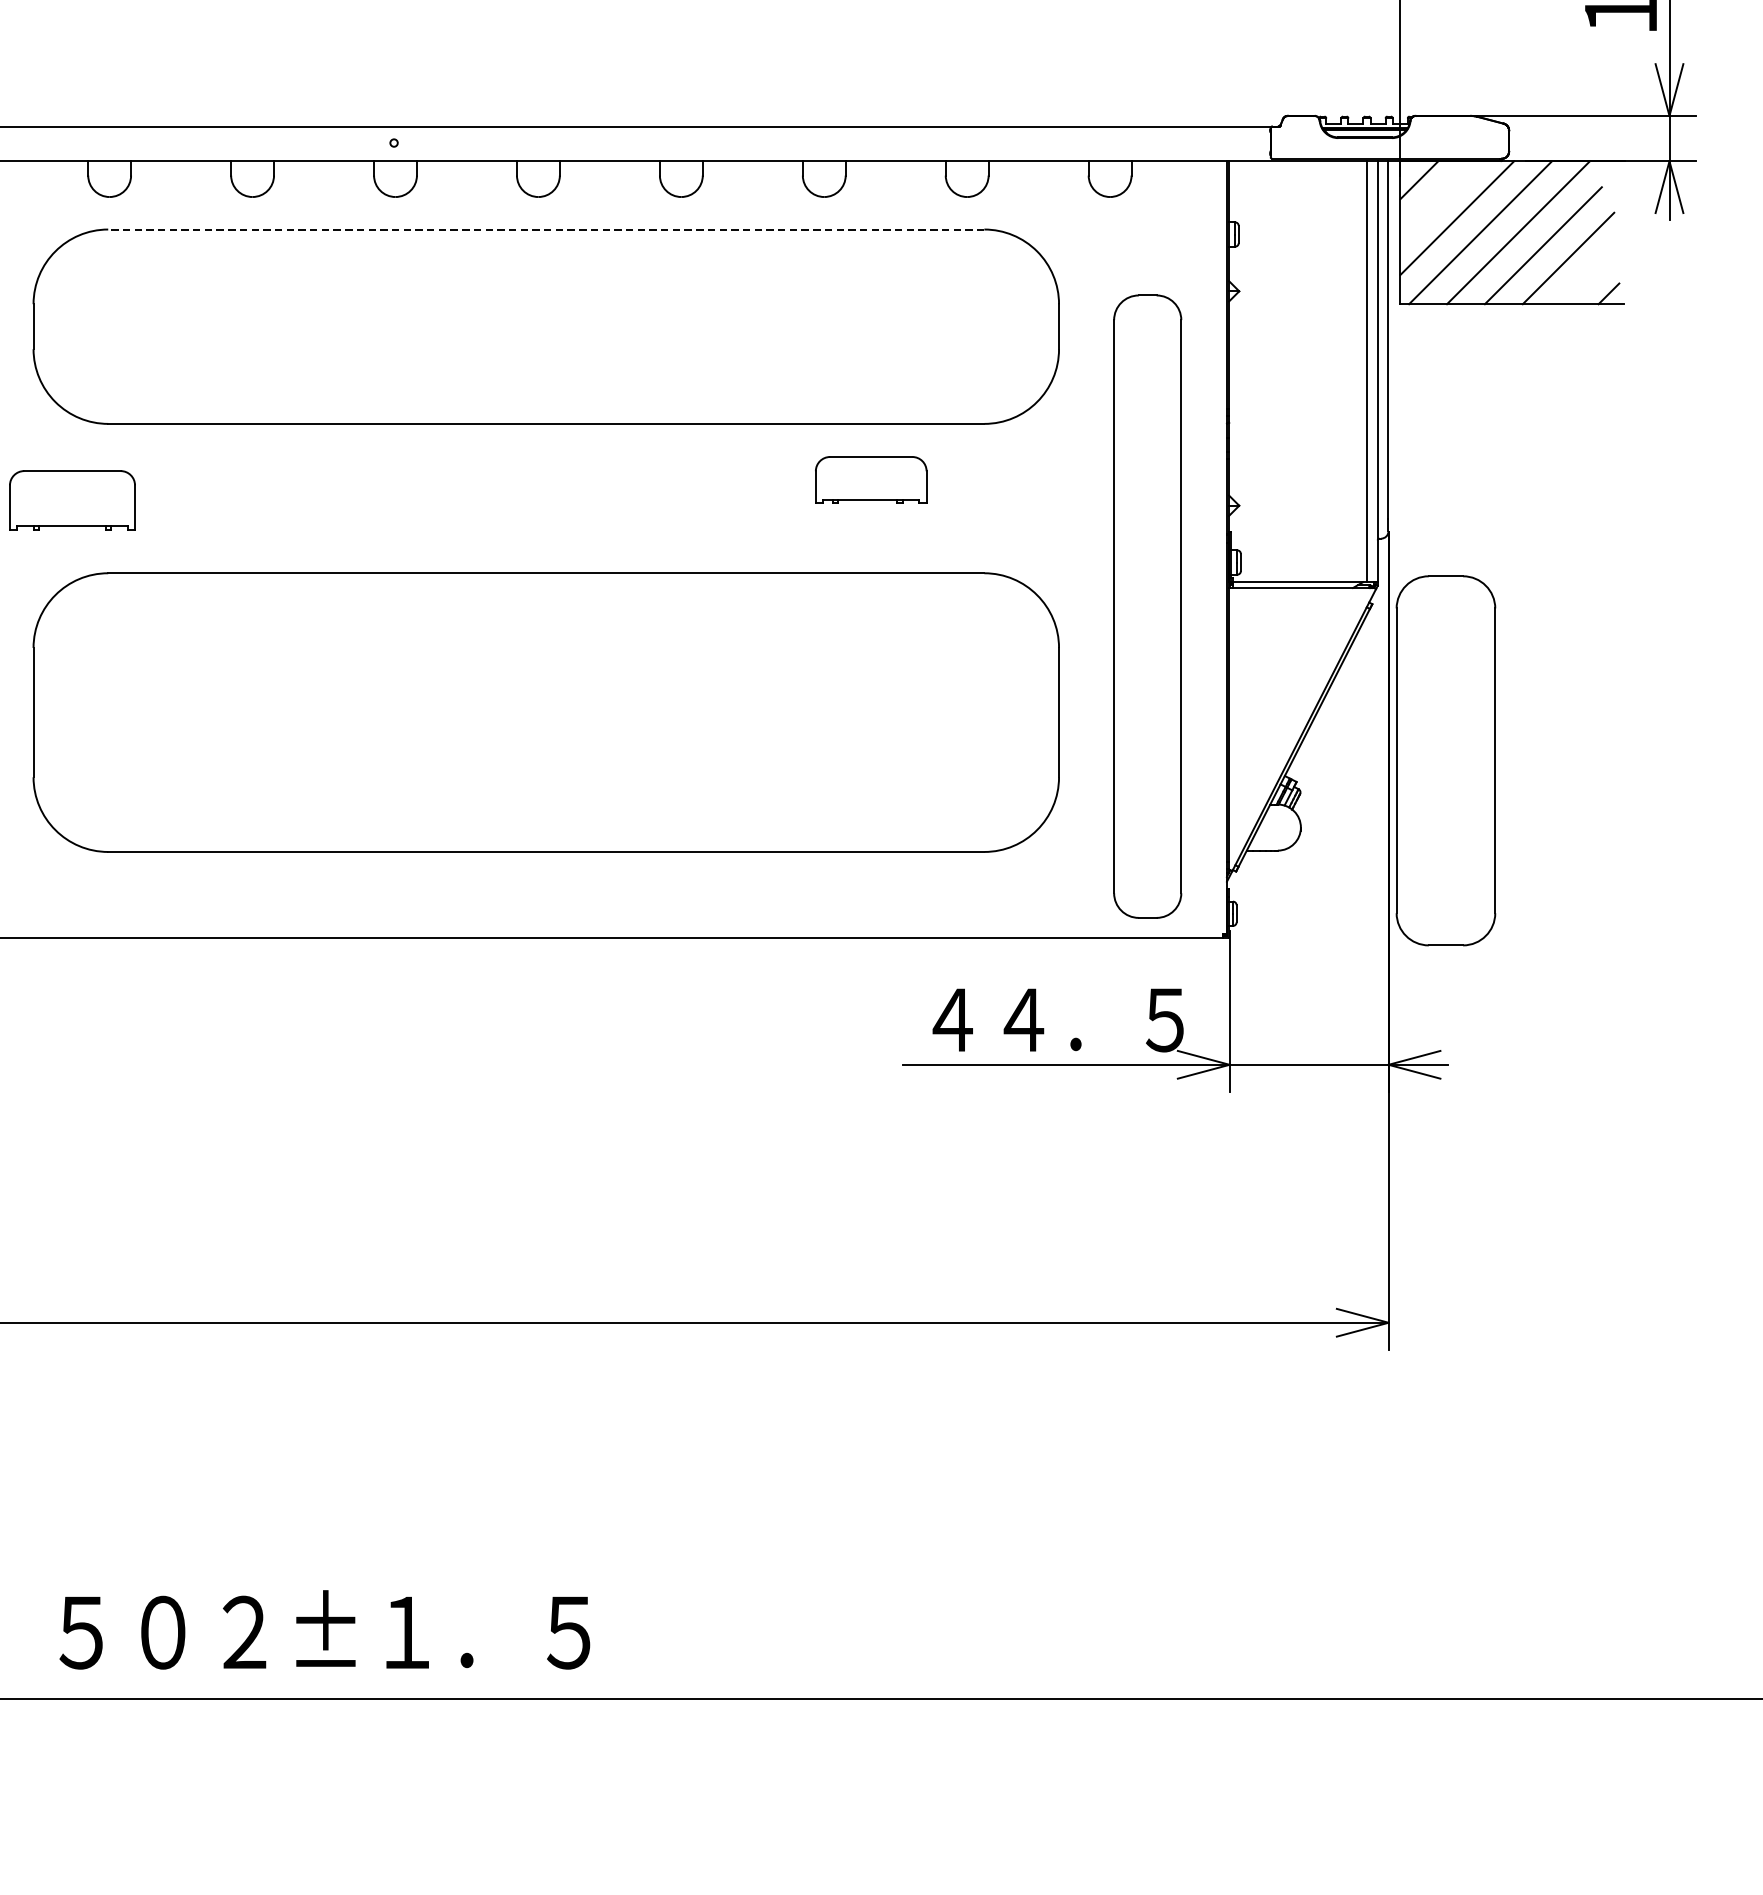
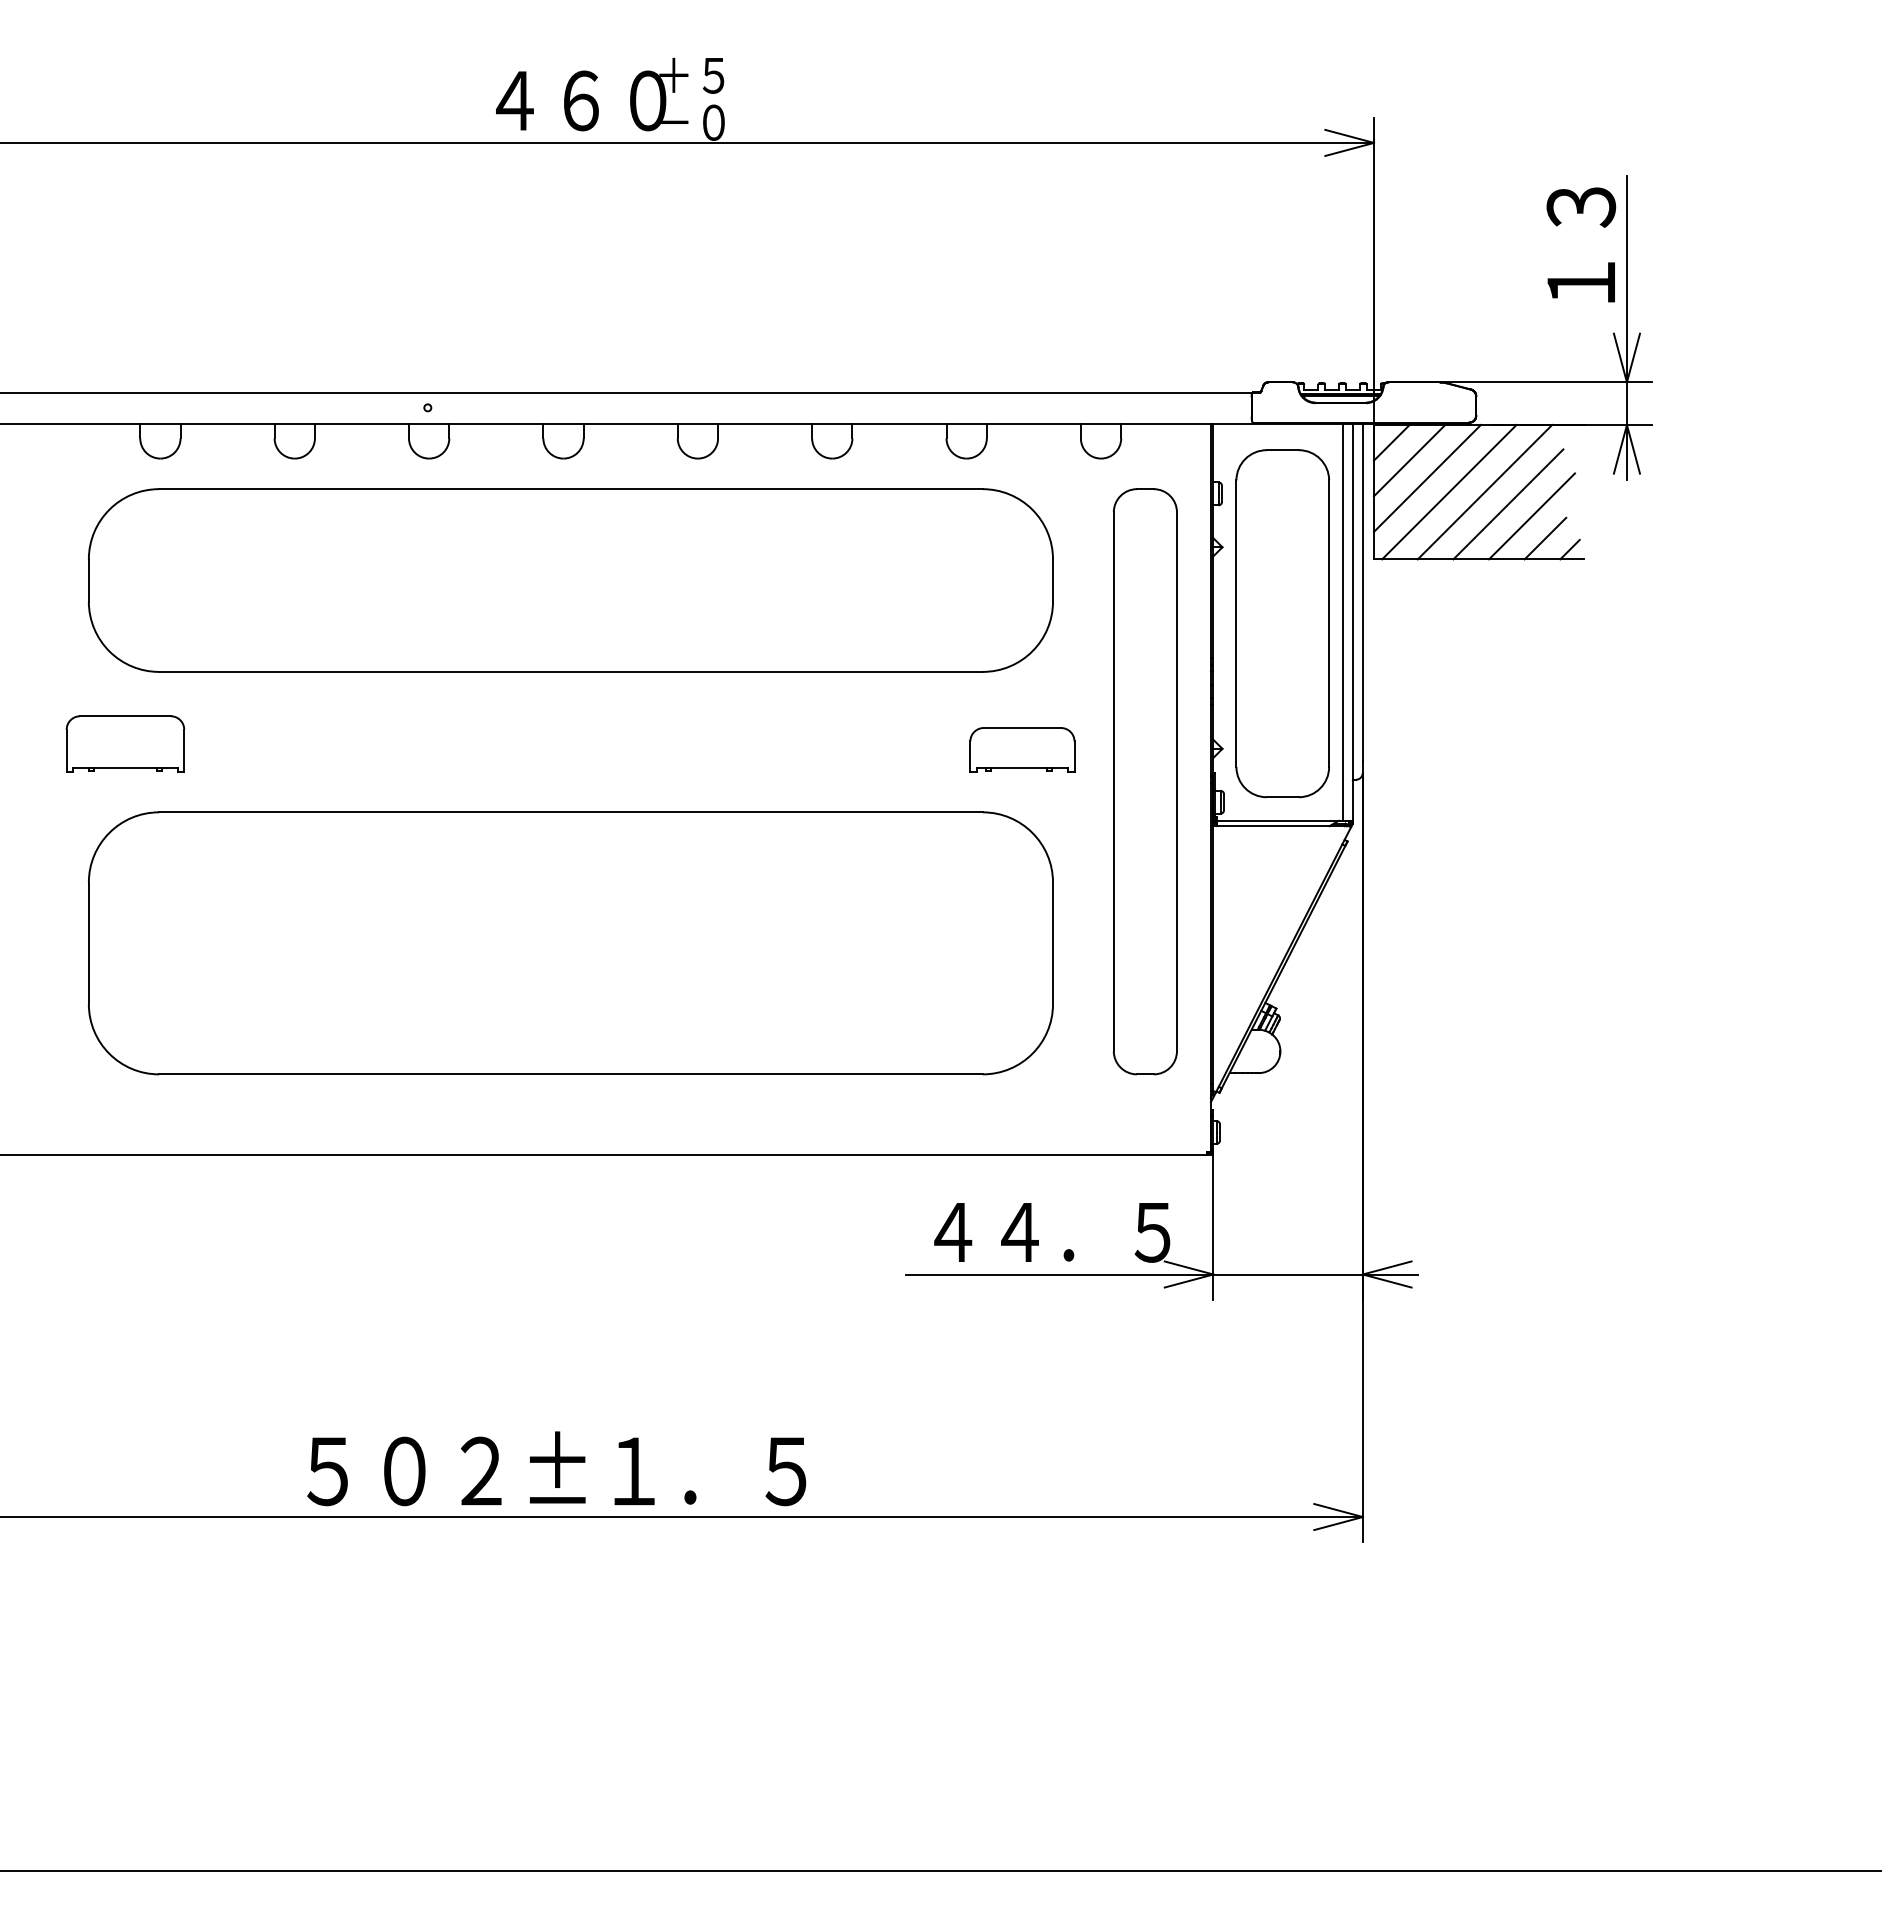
line: (1438, 199) -> (1409, 460), added
line: (545, 229) -> (570, 489), dashed -> solid
line: (1582, 282) -> (1545, 538), added
part: (871, 479) -> (1022, 749), moved
part: (1147, 606) -> (1145, 781), moved
part: (1445, 760) -> (1282, 623), moved
text: (324, 1629) -> (556, 1468), moved

